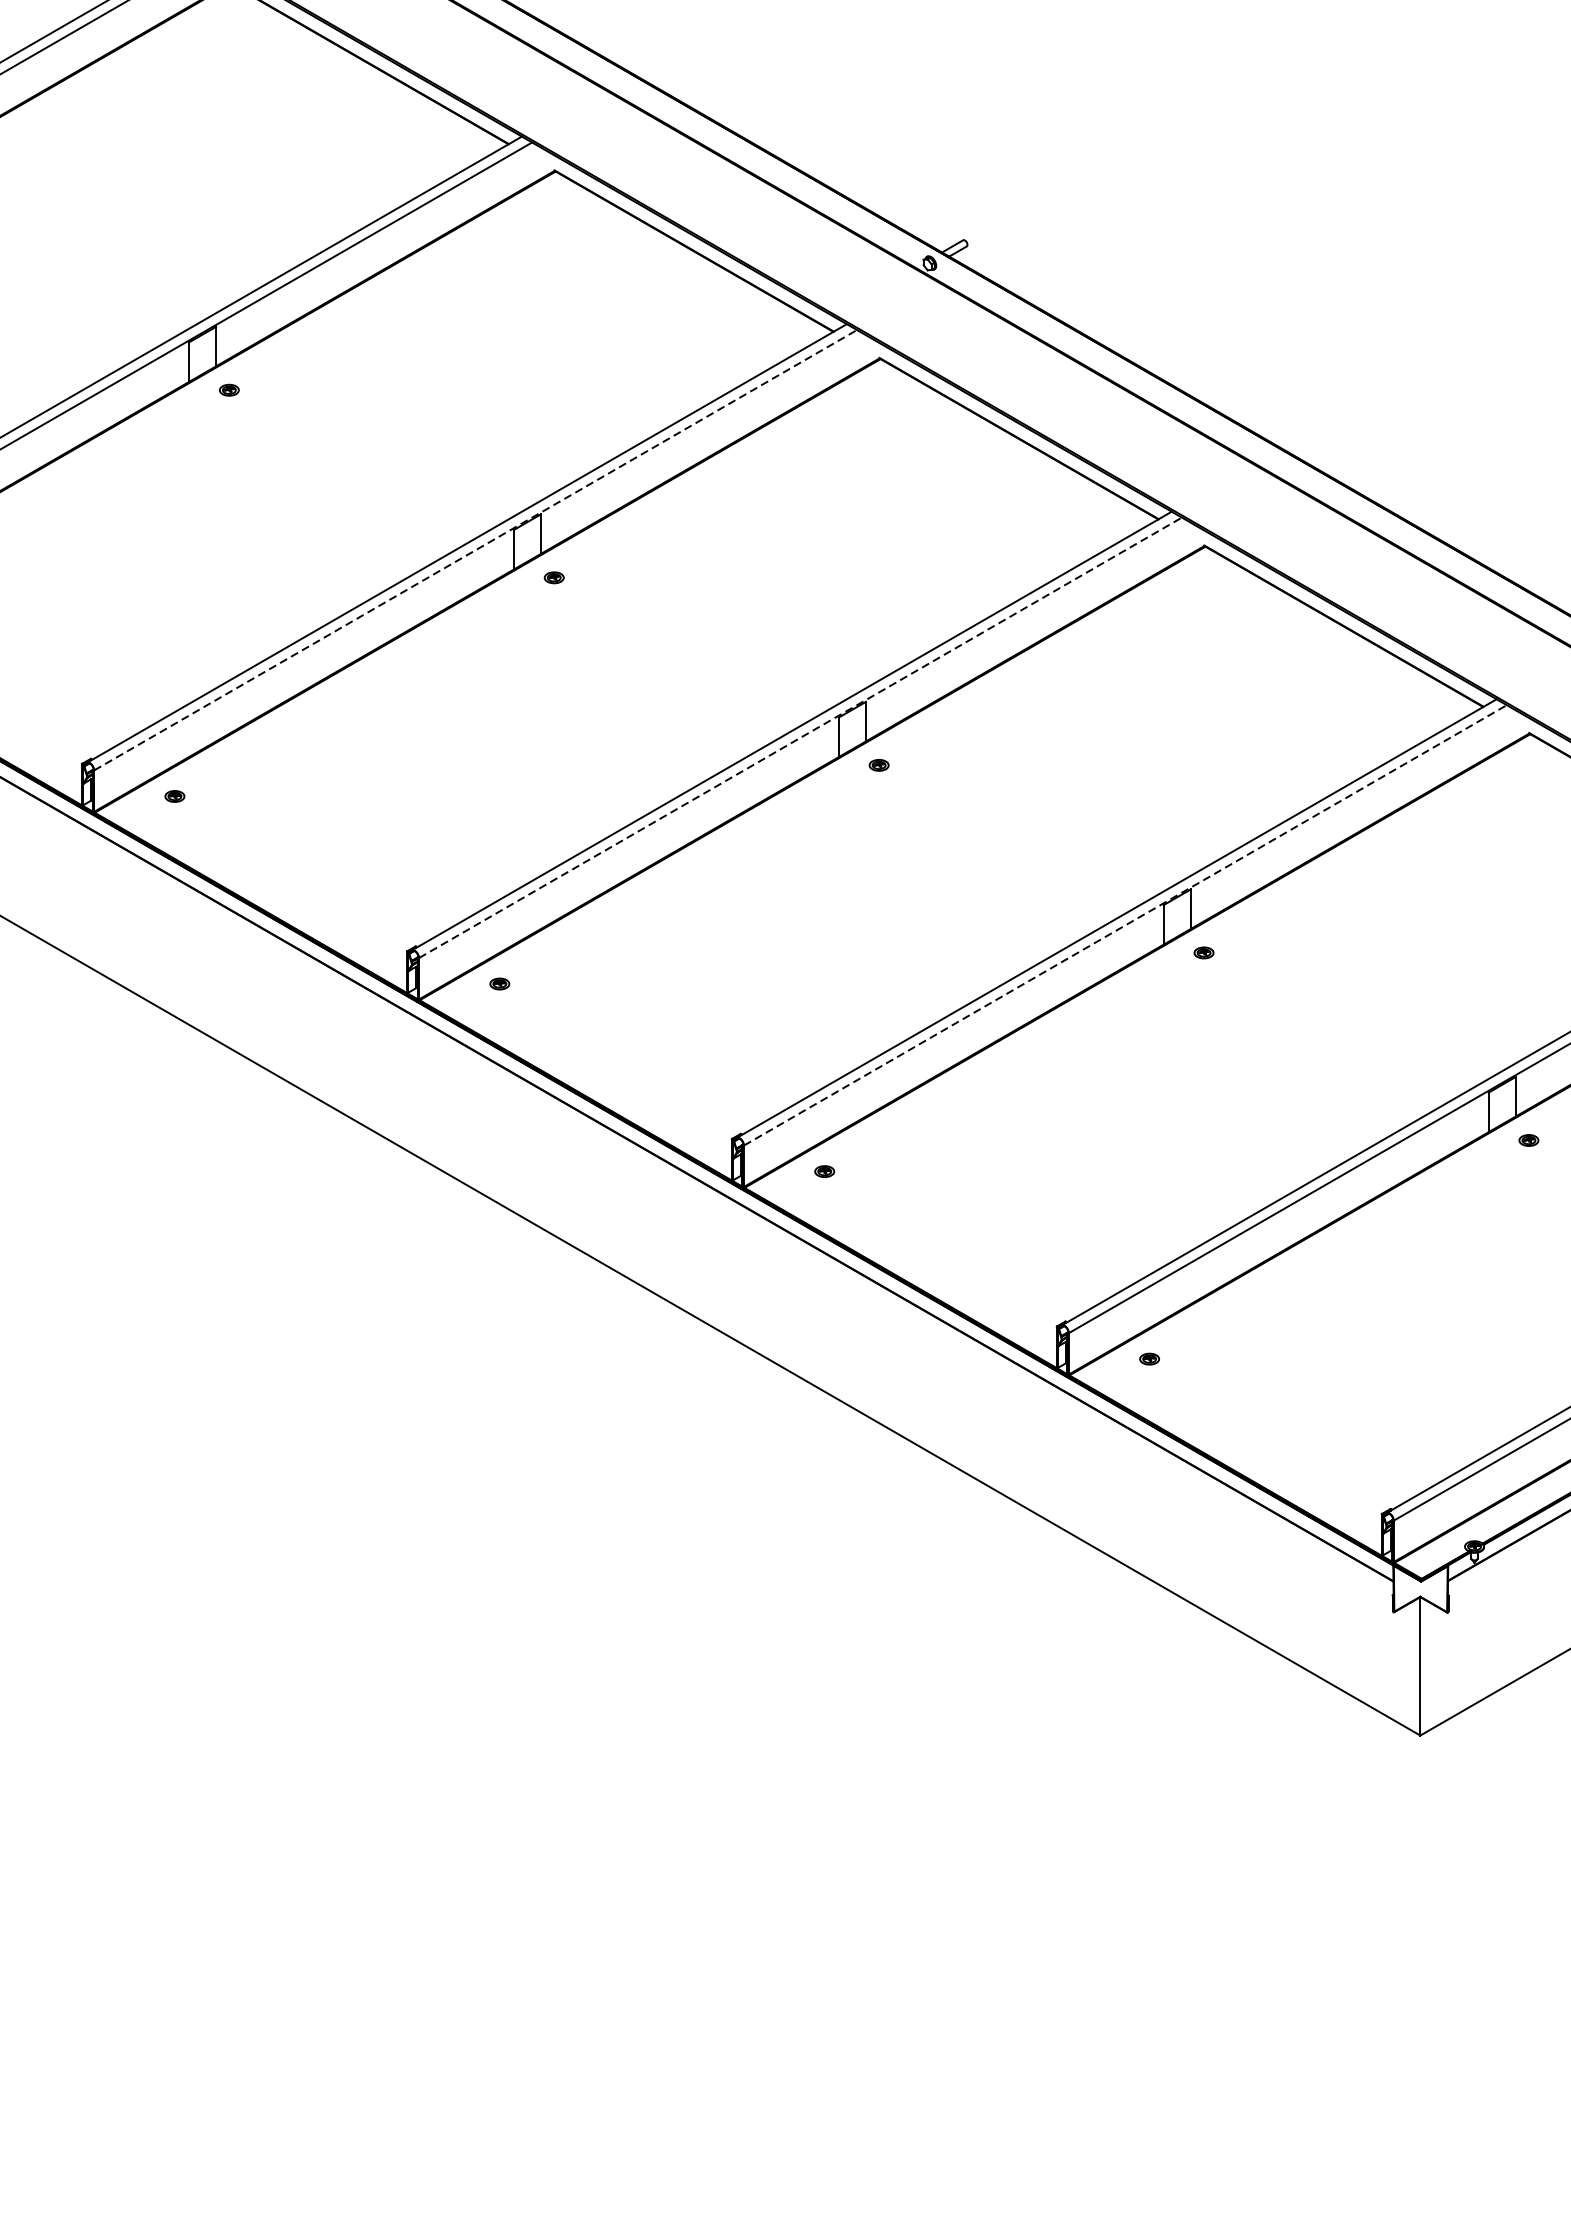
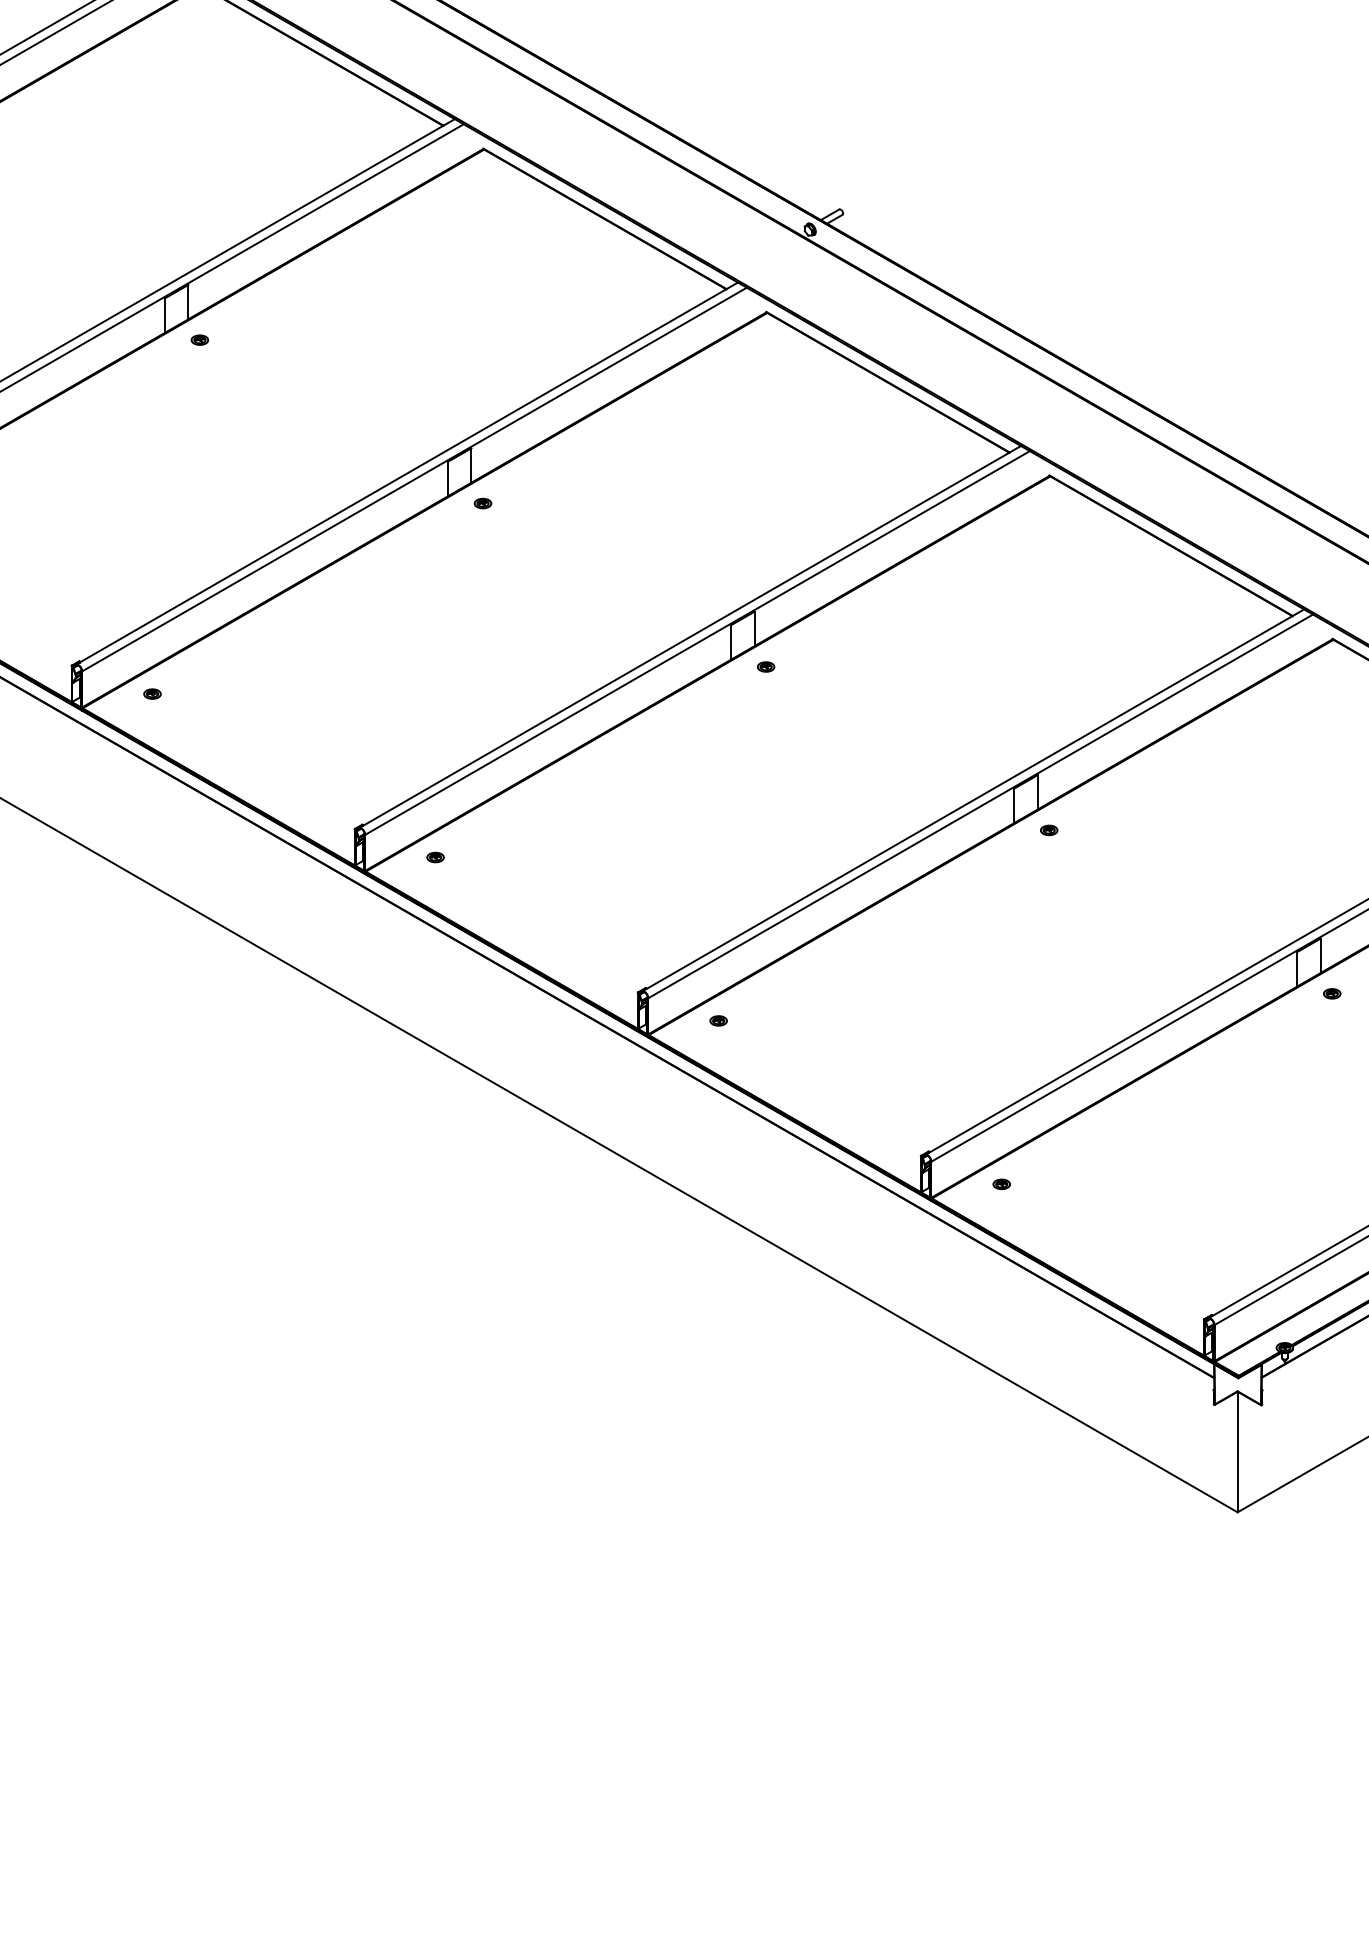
line: (475, 550) -> (414, 479), dashed -> solid
line: (800, 737) -> (697, 642), dashed -> solid
line: (1125, 925) -> (980, 806), dashed -> solid

